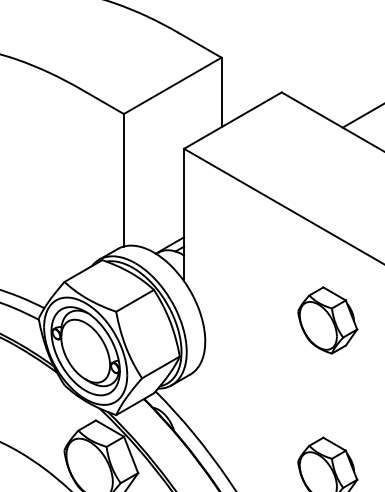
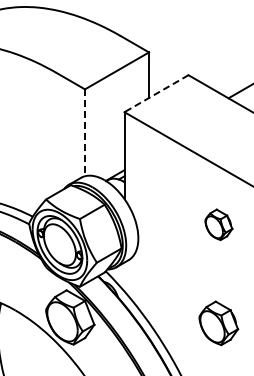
line: (232, 120) -> (156, 93), solid -> dashed
line: (124, 181) -> (85, 133), solid -> dashed
part: (327, 320) -> (218, 224), size x0.7

